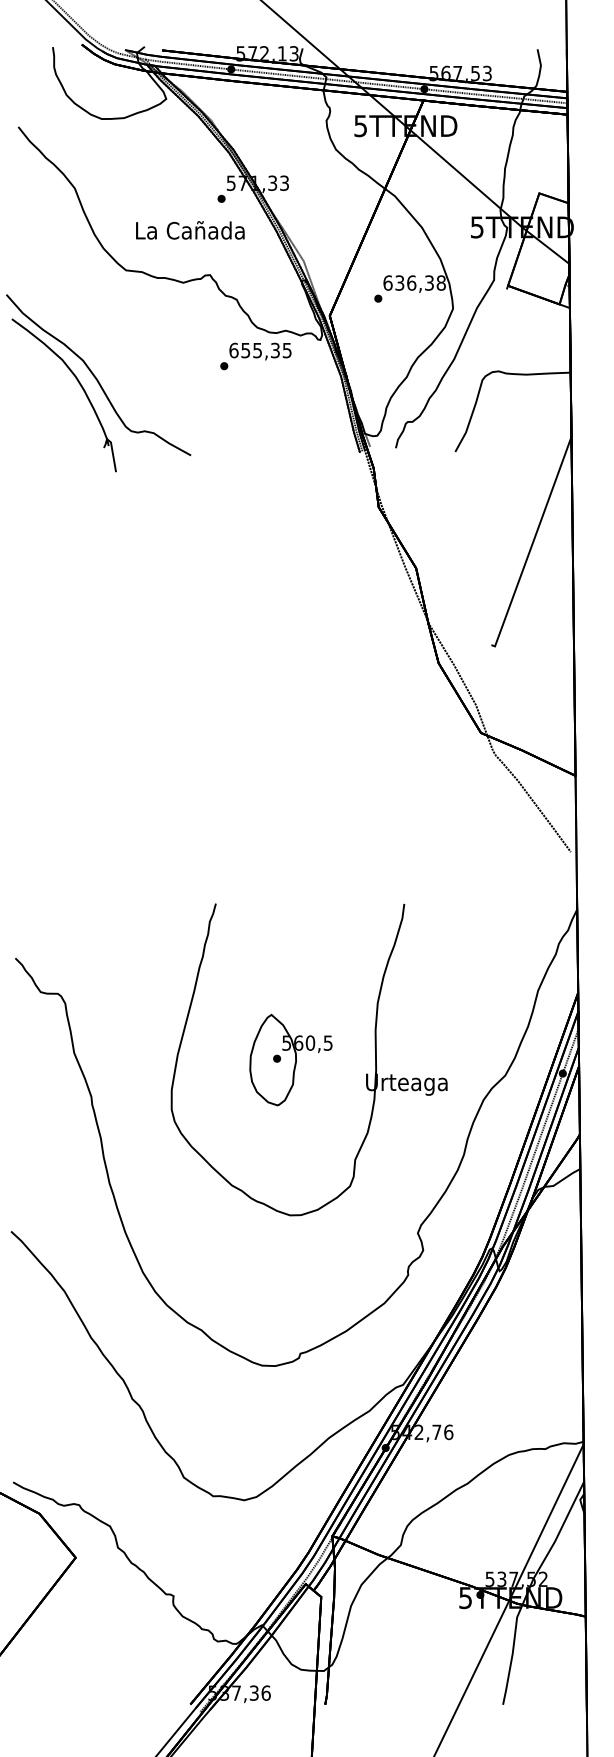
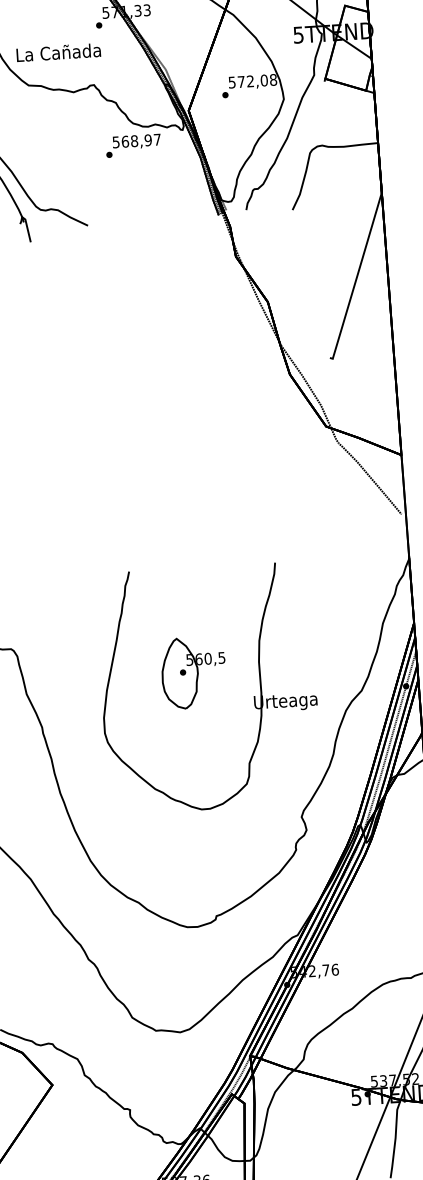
text: (190, 230) -> (58, 52), moved
text: (408, 282) -> (248, 81), 636,38 -> 572,08
text: (260, 350) -> (136, 141), 655,35 -> 568,97
part: (290, 1059) -> (193, 672), moved

